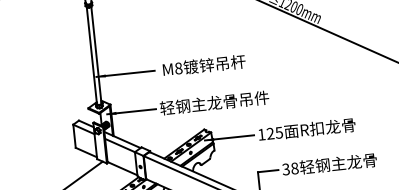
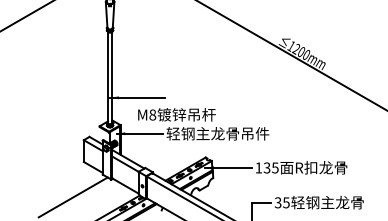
text: (203, 65) -> (176, 114), moved
text: (269, 134) -> (266, 168), 125 -> 135
text: (294, 168) -> (286, 202), 38 -> 35

